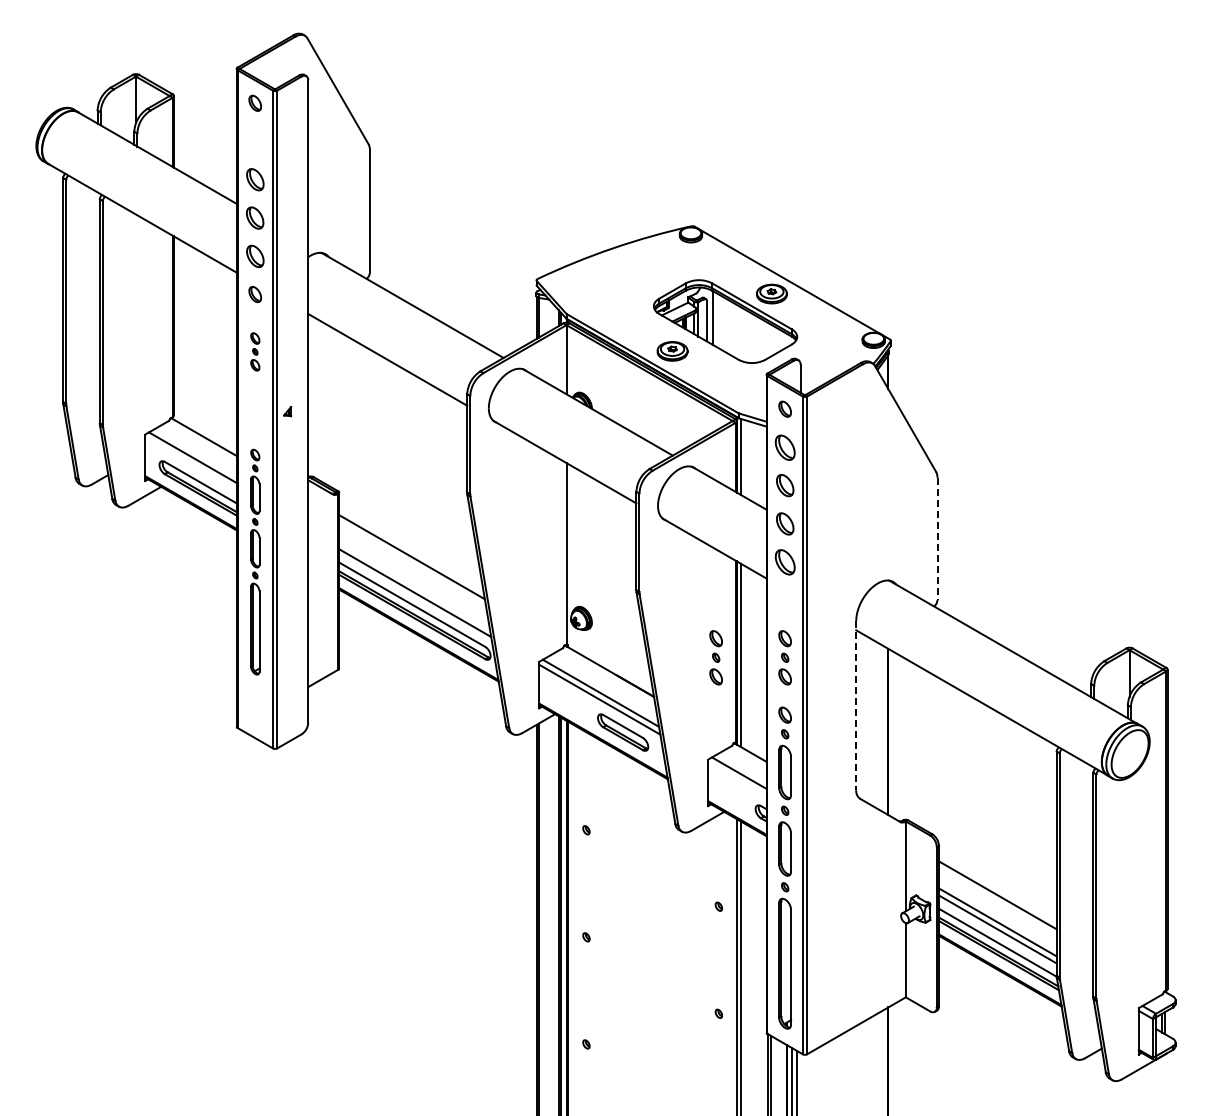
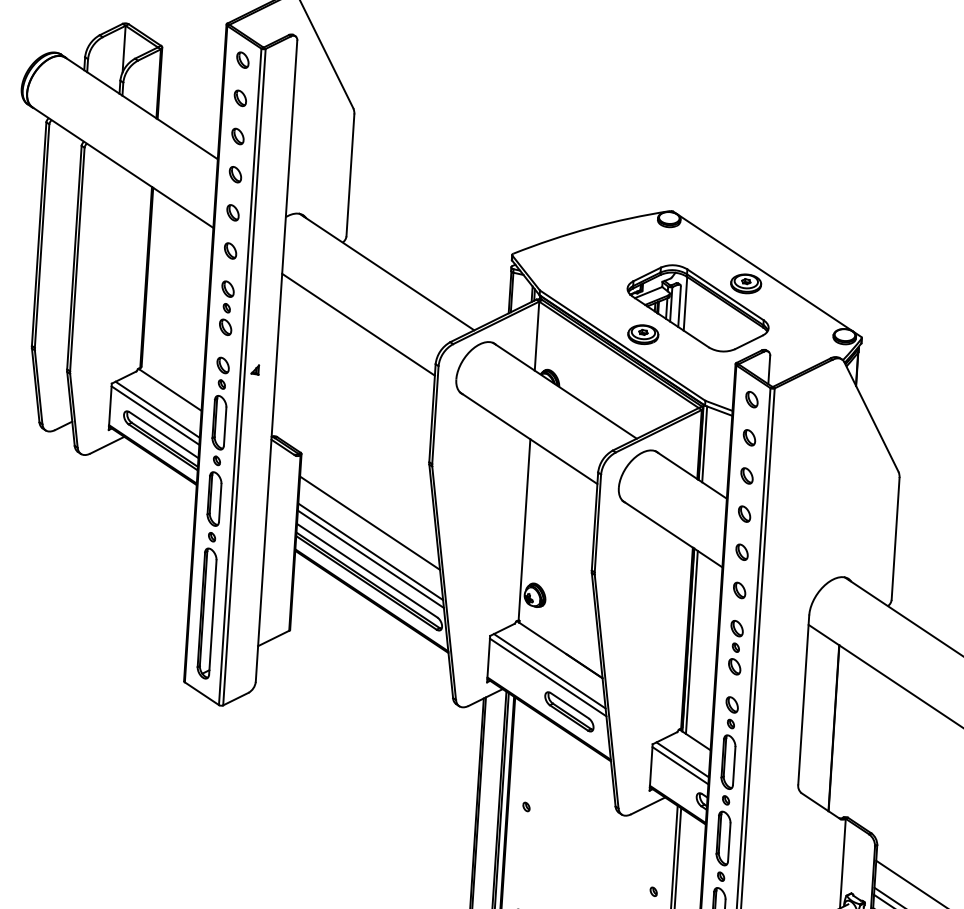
part: (254, 141) -> (239, 98), added
part: (254, 179) -> (237, 136), size x0.71
part: (255, 217) -> (235, 174), size x0.71
part: (254, 255) -> (232, 212), size x0.71
part: (255, 351) -> (227, 307), size x1.43
part: (784, 446) -> (748, 436), size x0.62
line: (190, 463) -> (155, 415), added
part: (784, 485) -> (746, 475), size x0.71
part: (784, 523) -> (743, 513), size x0.71
line: (937, 539) -> (895, 539), dashed -> solid
part: (255, 561) -> (213, 517), size x1.43
part: (784, 561) -> (741, 551), size x0.62
line: (414, 585) -> (370, 551), added
part: (784, 599) -> (739, 589), added
part: (715, 657) -> (666, 642), removed
line: (856, 705) -> (804, 699), dashed -> solid
line: (737, 778) -> (680, 765), added

